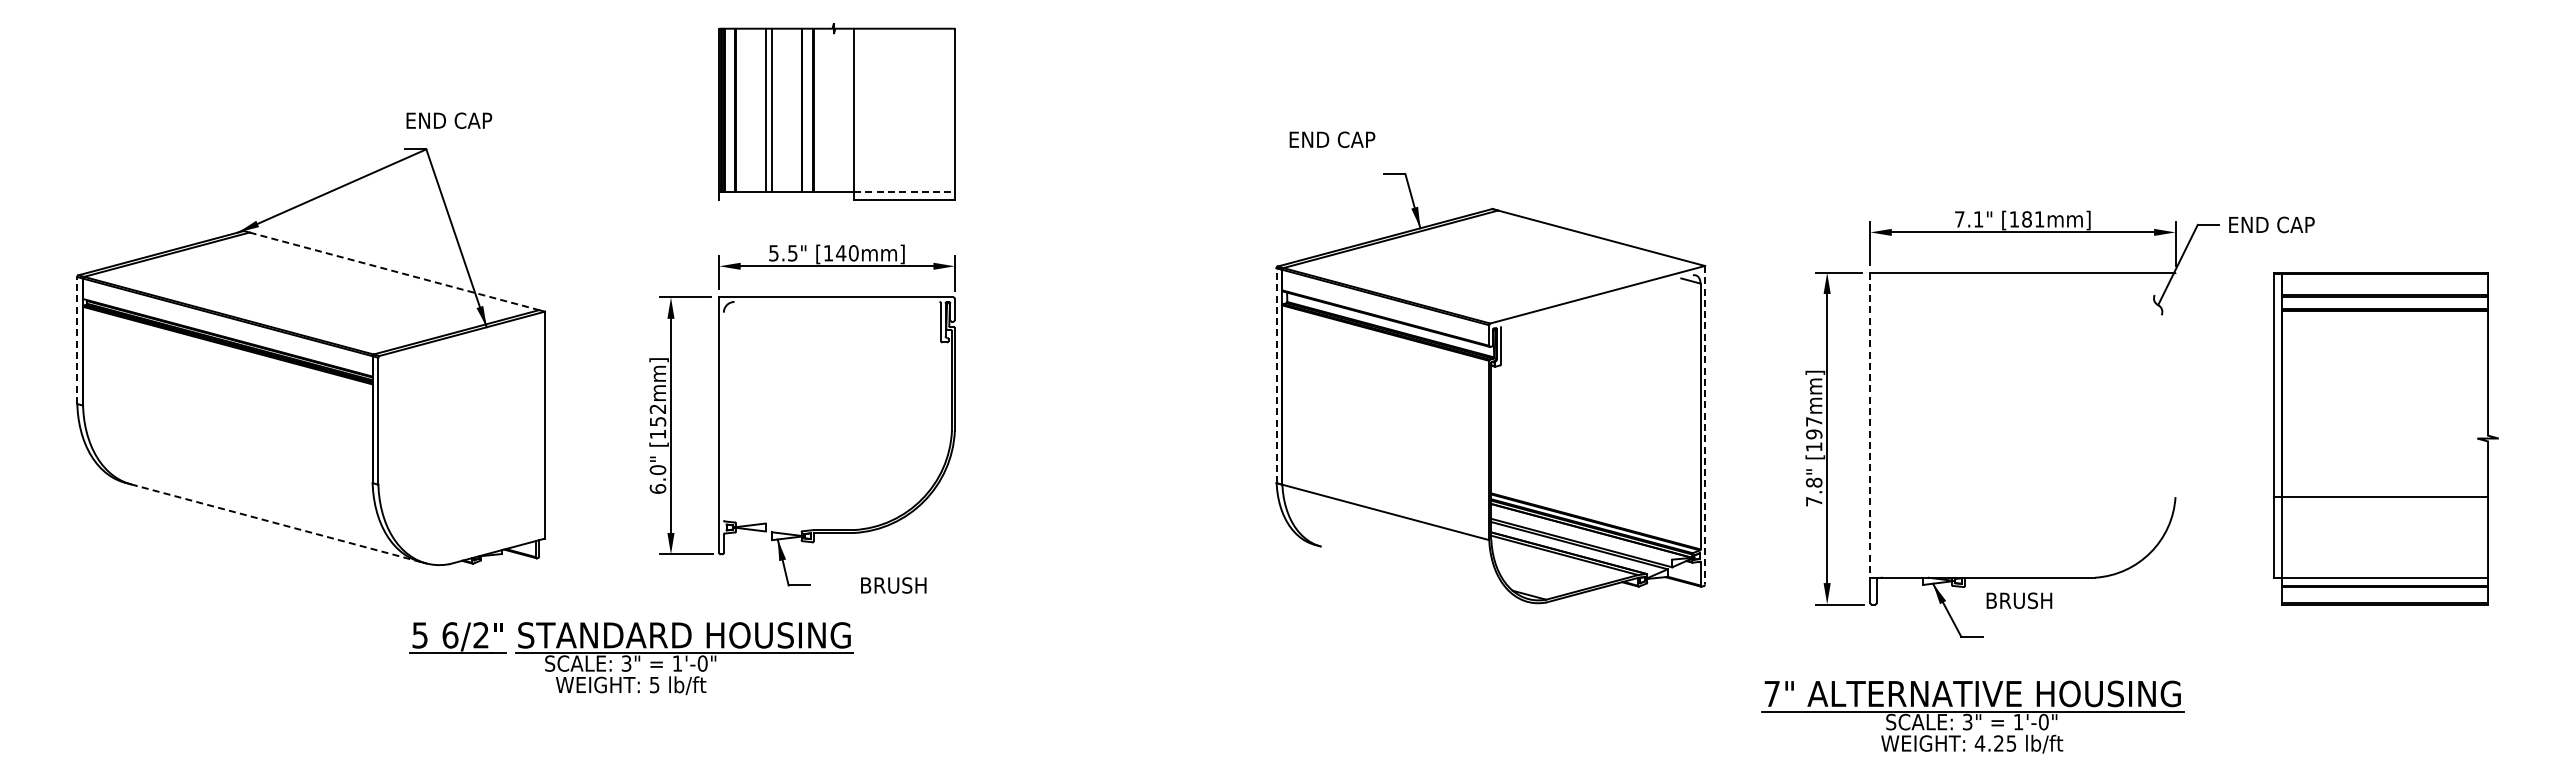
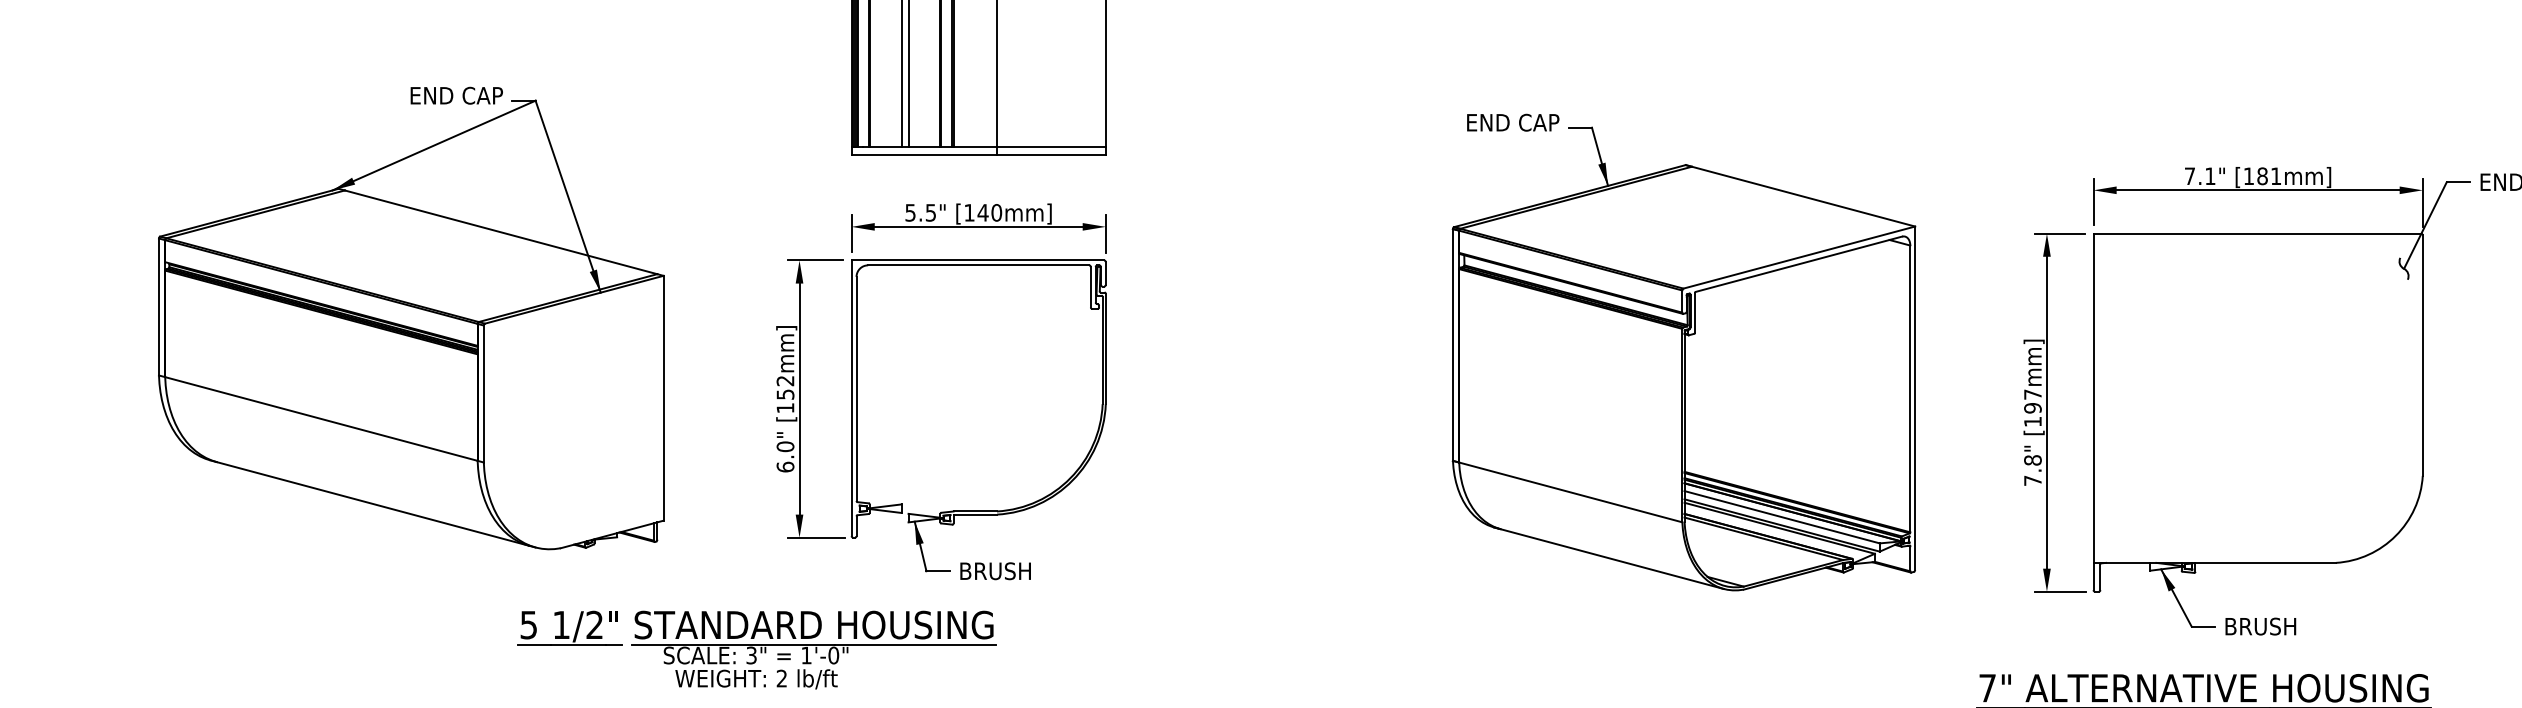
text: (449, 120) -> (456, 95), moved
text: (1332, 139) -> (1513, 122), moved
line: (904, 191) -> (1051, 146), dashed -> solid
line: (786, 200) -> (924, 155), added
line: (394, 271) -> (501, 232), dashed -> solid
line: (1596, 300) -> (1798, 263), added
line: (836, 301) -> (978, 264), added
line: (77, 340) -> (159, 306), dashed -> solid
line: (1276, 375) -> (1452, 344), dashed -> solid
line: (2175, 385) -> (2422, 355), added
line: (723, 416) -> (856, 388), added
line: (1705, 425) -> (1915, 398), dashed -> solid
line: (1870, 425) -> (2093, 398), dashed -> solid
line: (227, 444) -> (321, 419), added
line: (275, 523) -> (372, 504), dashed -> solid
line: (1581, 535) -> (1781, 517), added
line: (1421, 572) -> (1609, 557), added
text: (893, 585) -> (995, 571), moved
text: (2019, 600) -> (2260, 626), moved
text: (450, 635) -> (561, 625), 6/2 -> 1/2
text: (654, 684) -> (781, 678), 5 -> 2

